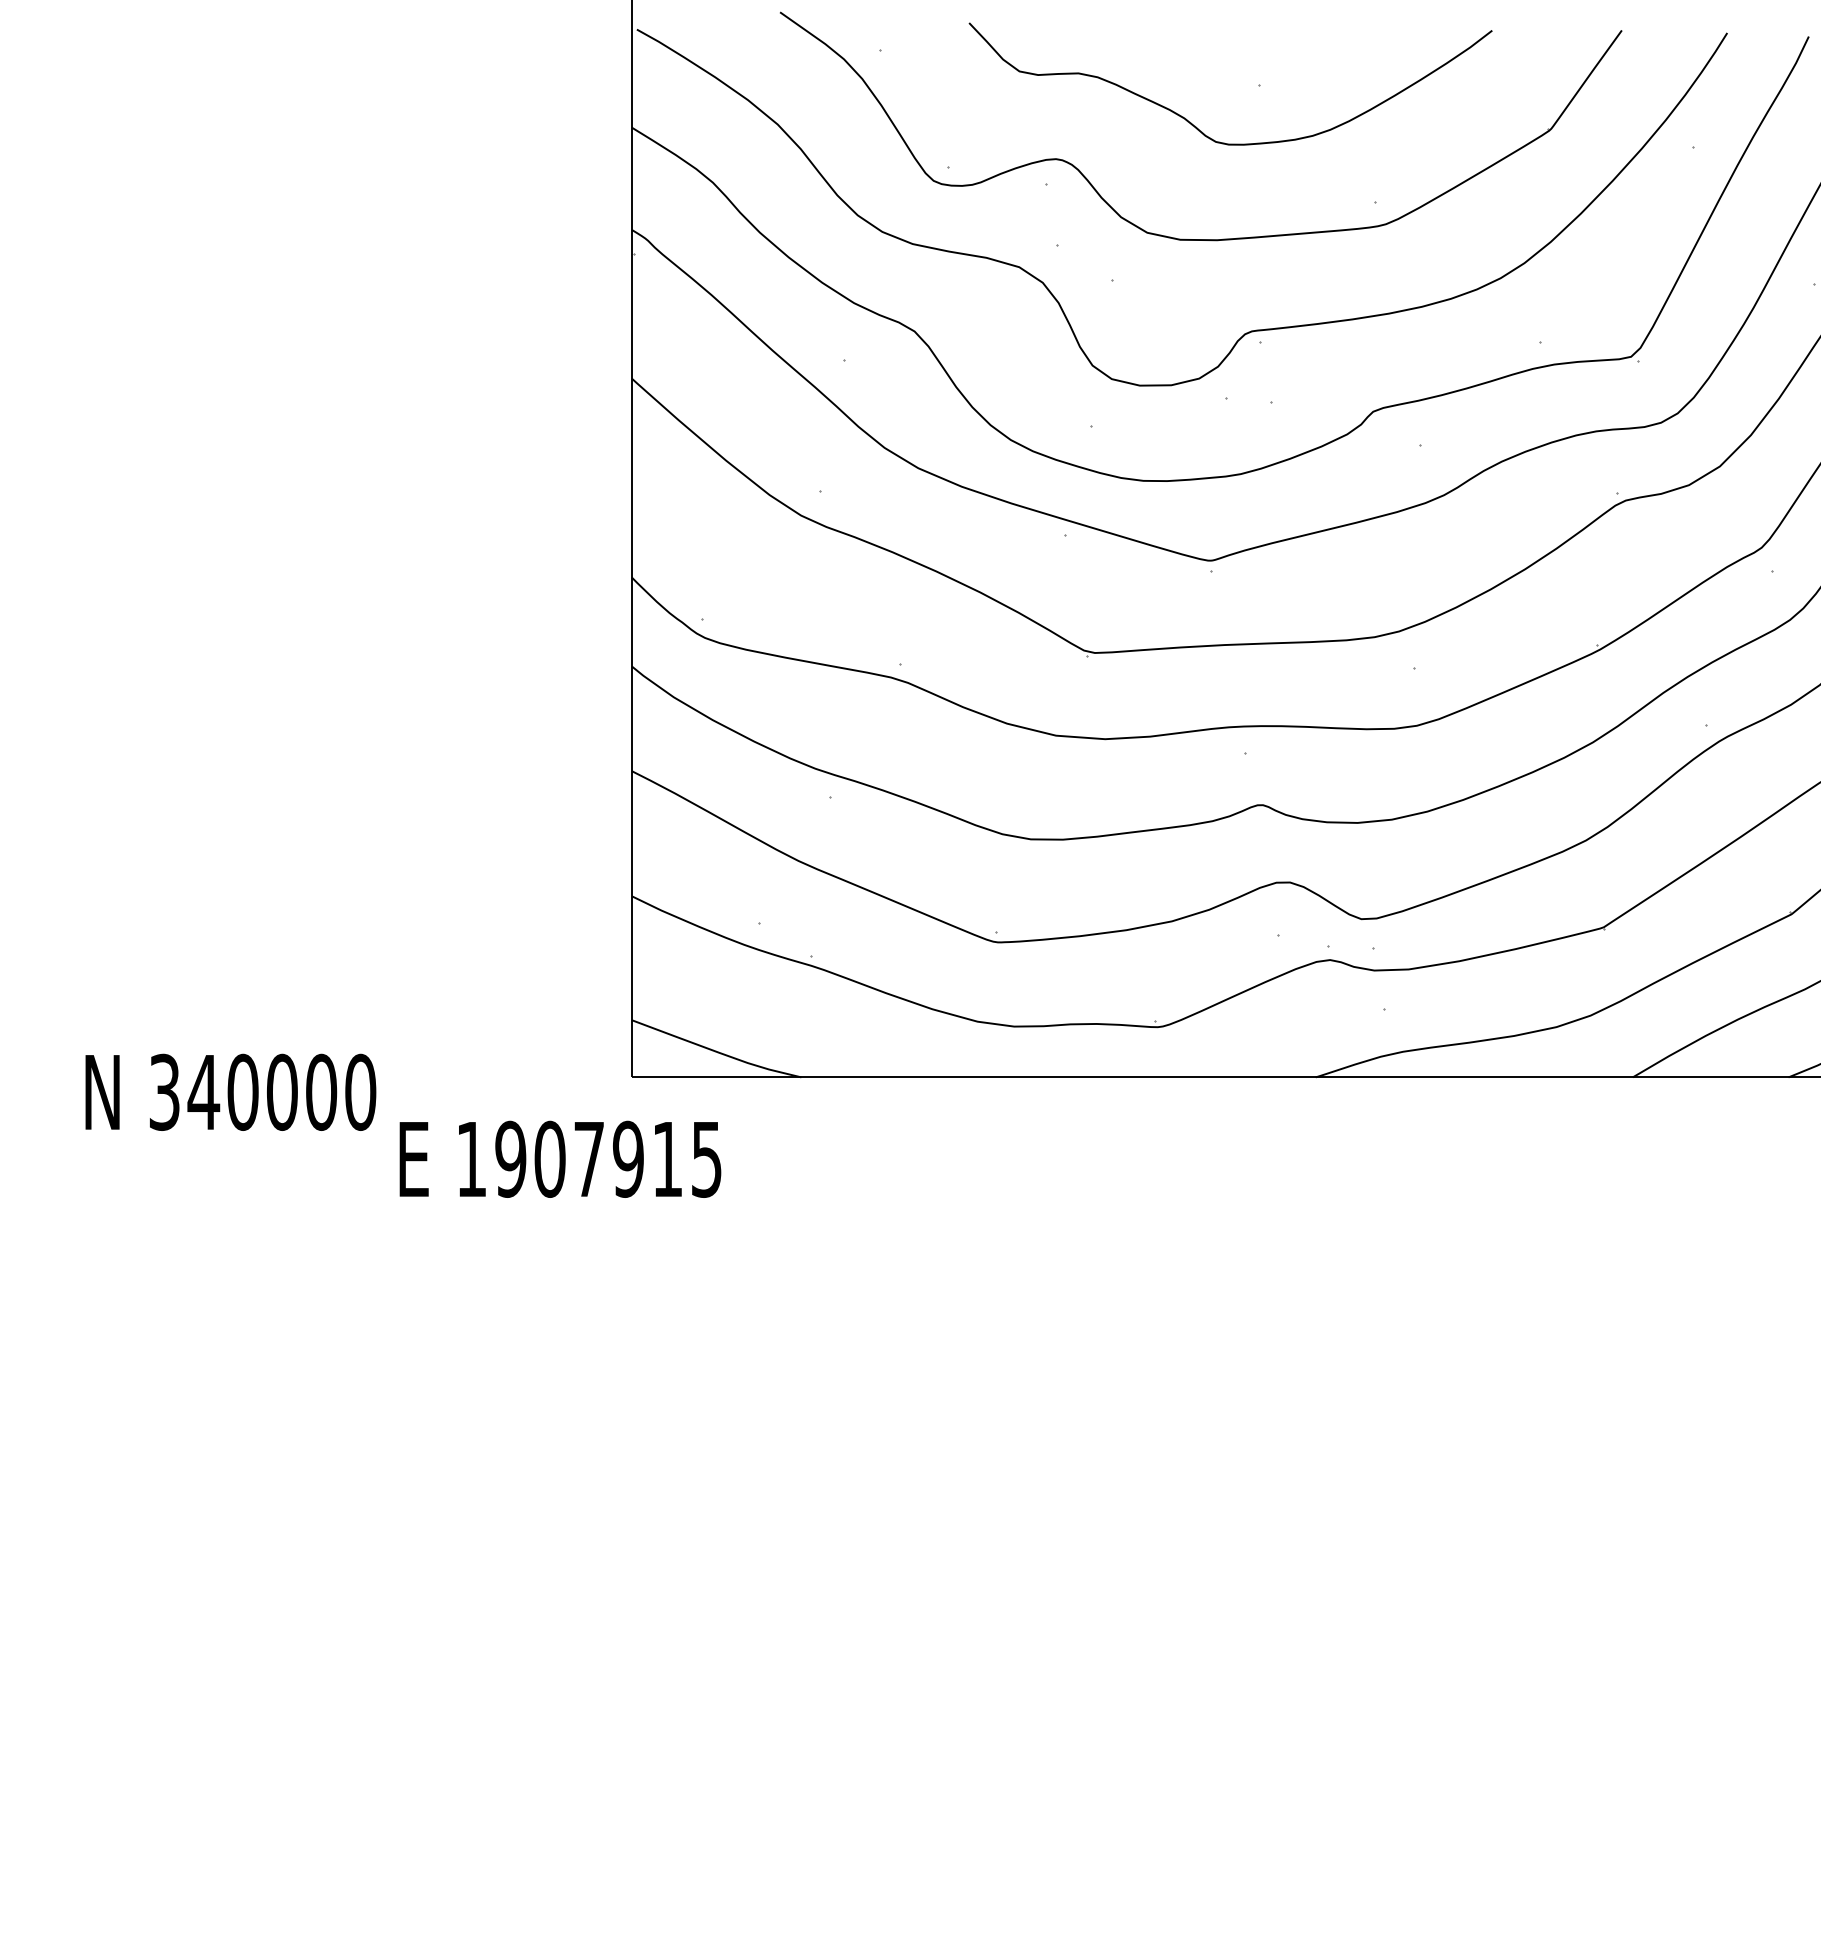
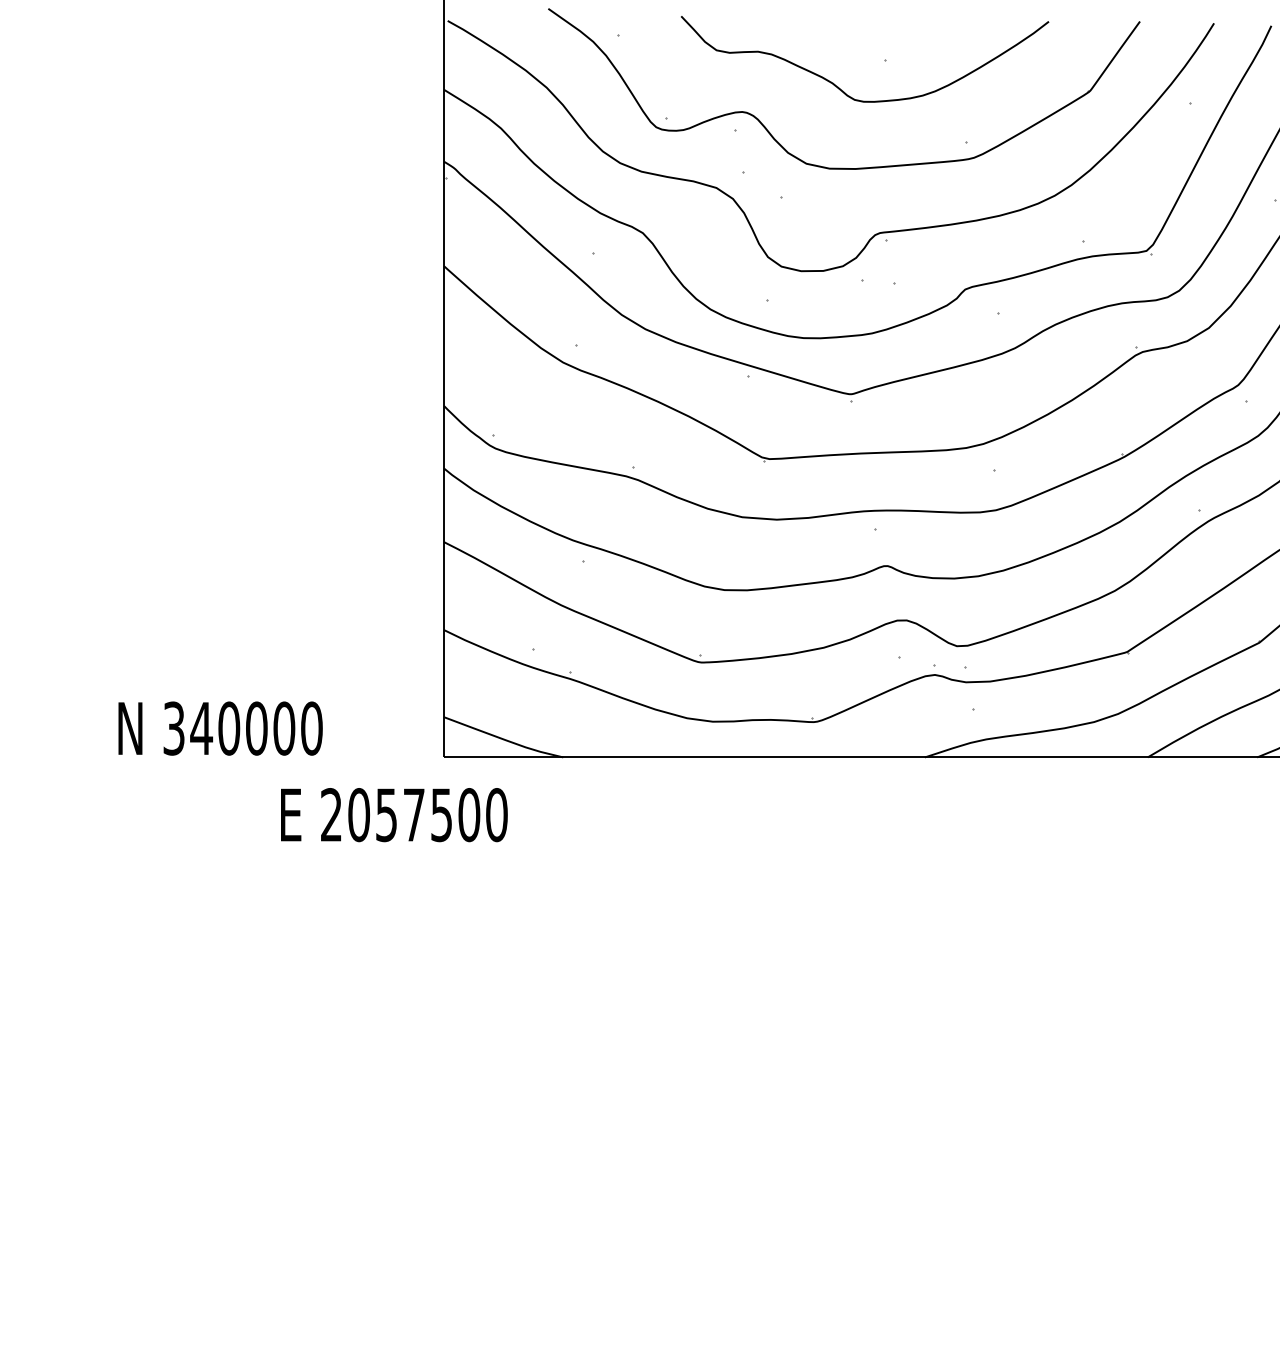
text: (230, 1091) -> (220, 727), moved
text: (589, 1158) -> (414, 814), 1907915 -> 2057500

